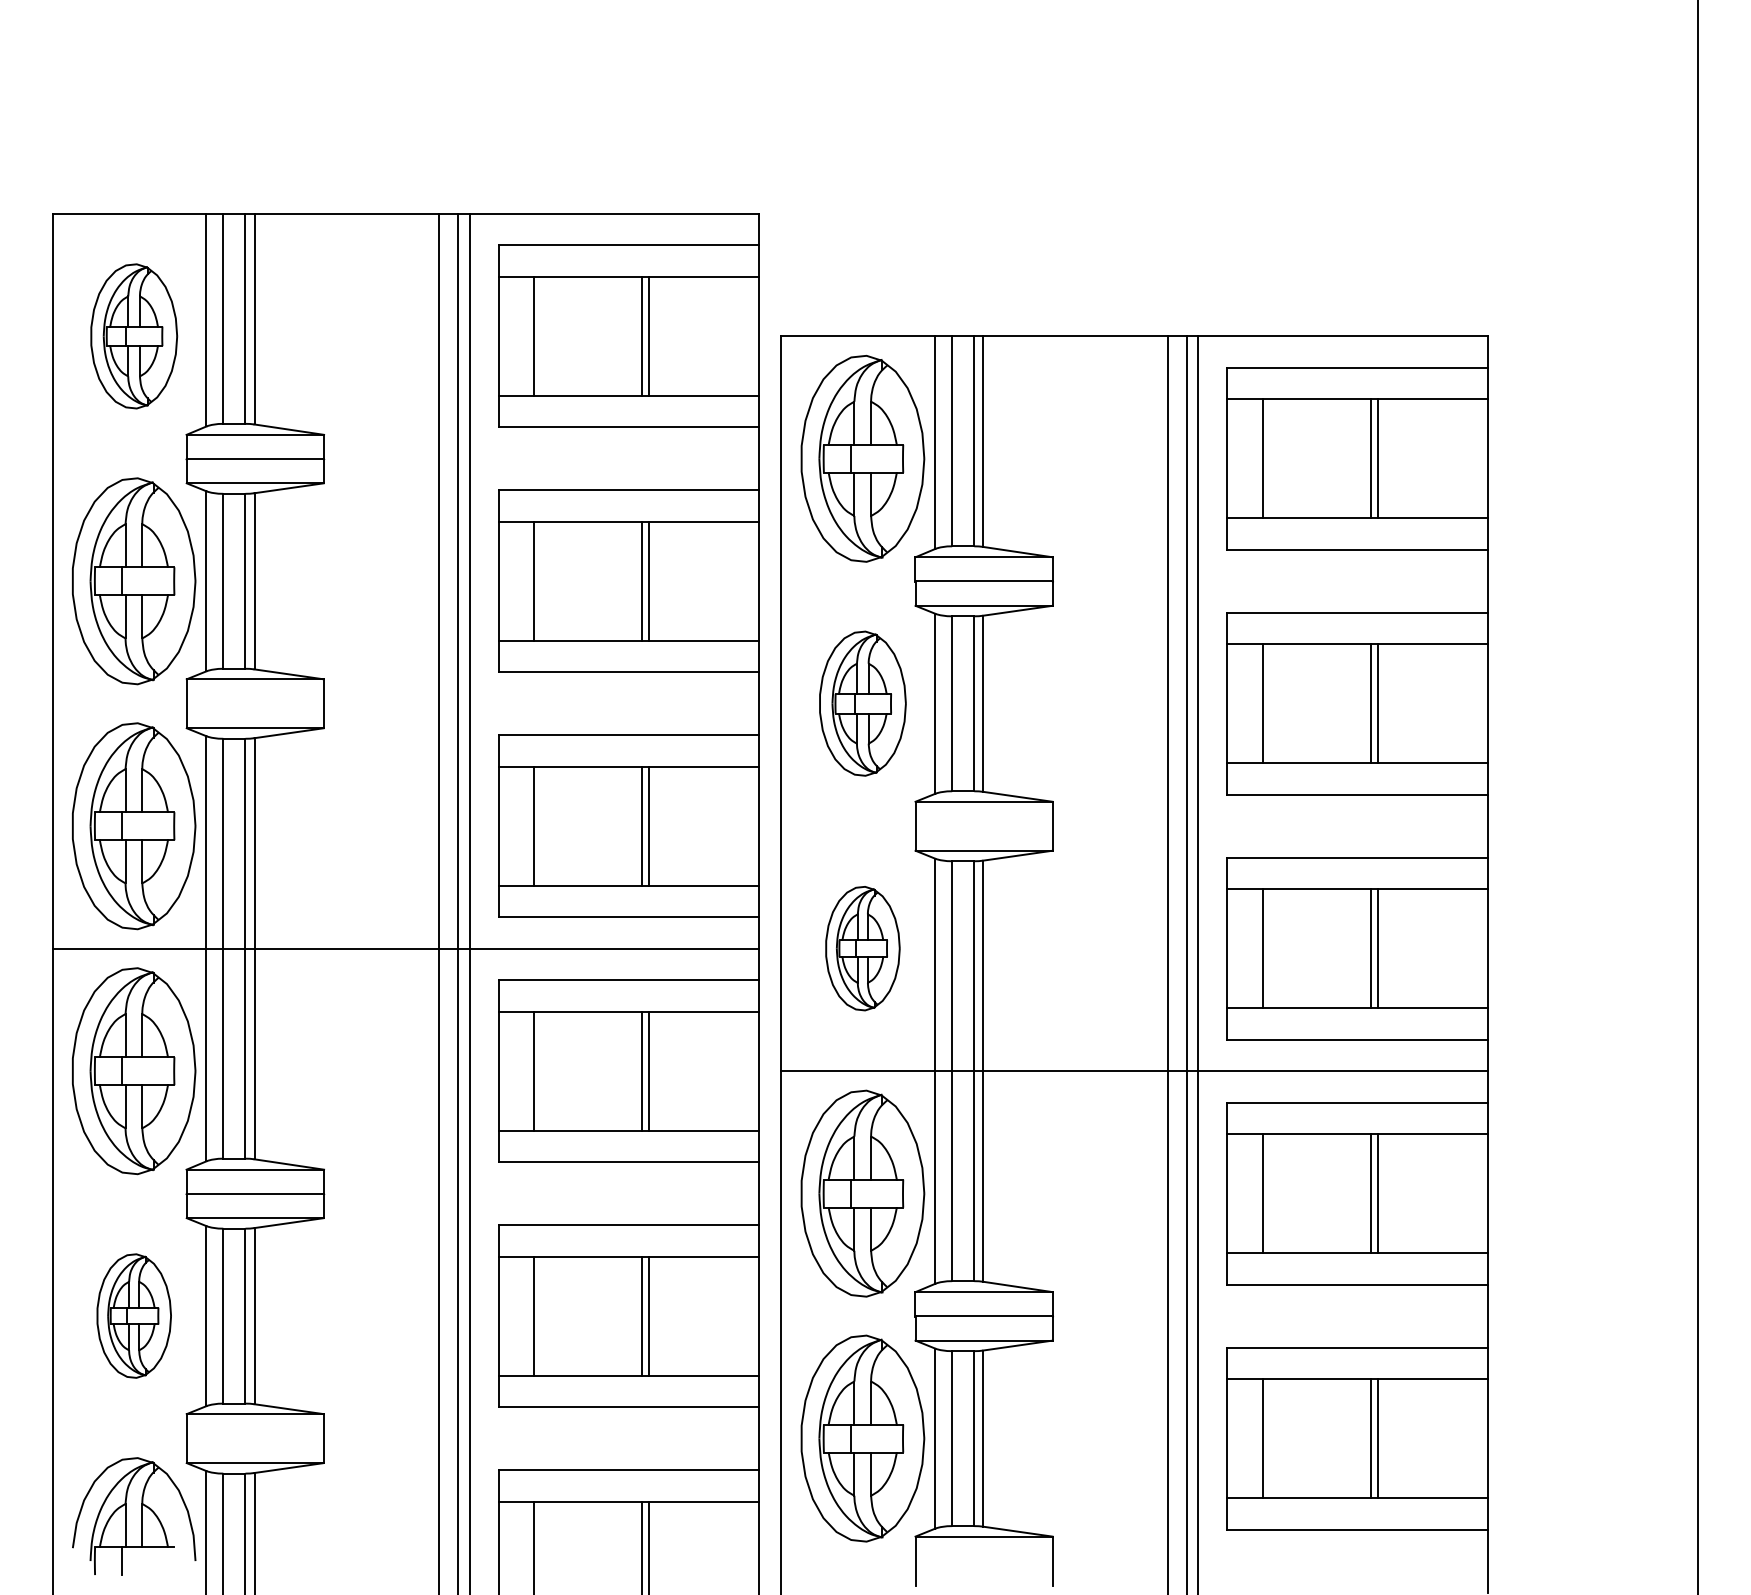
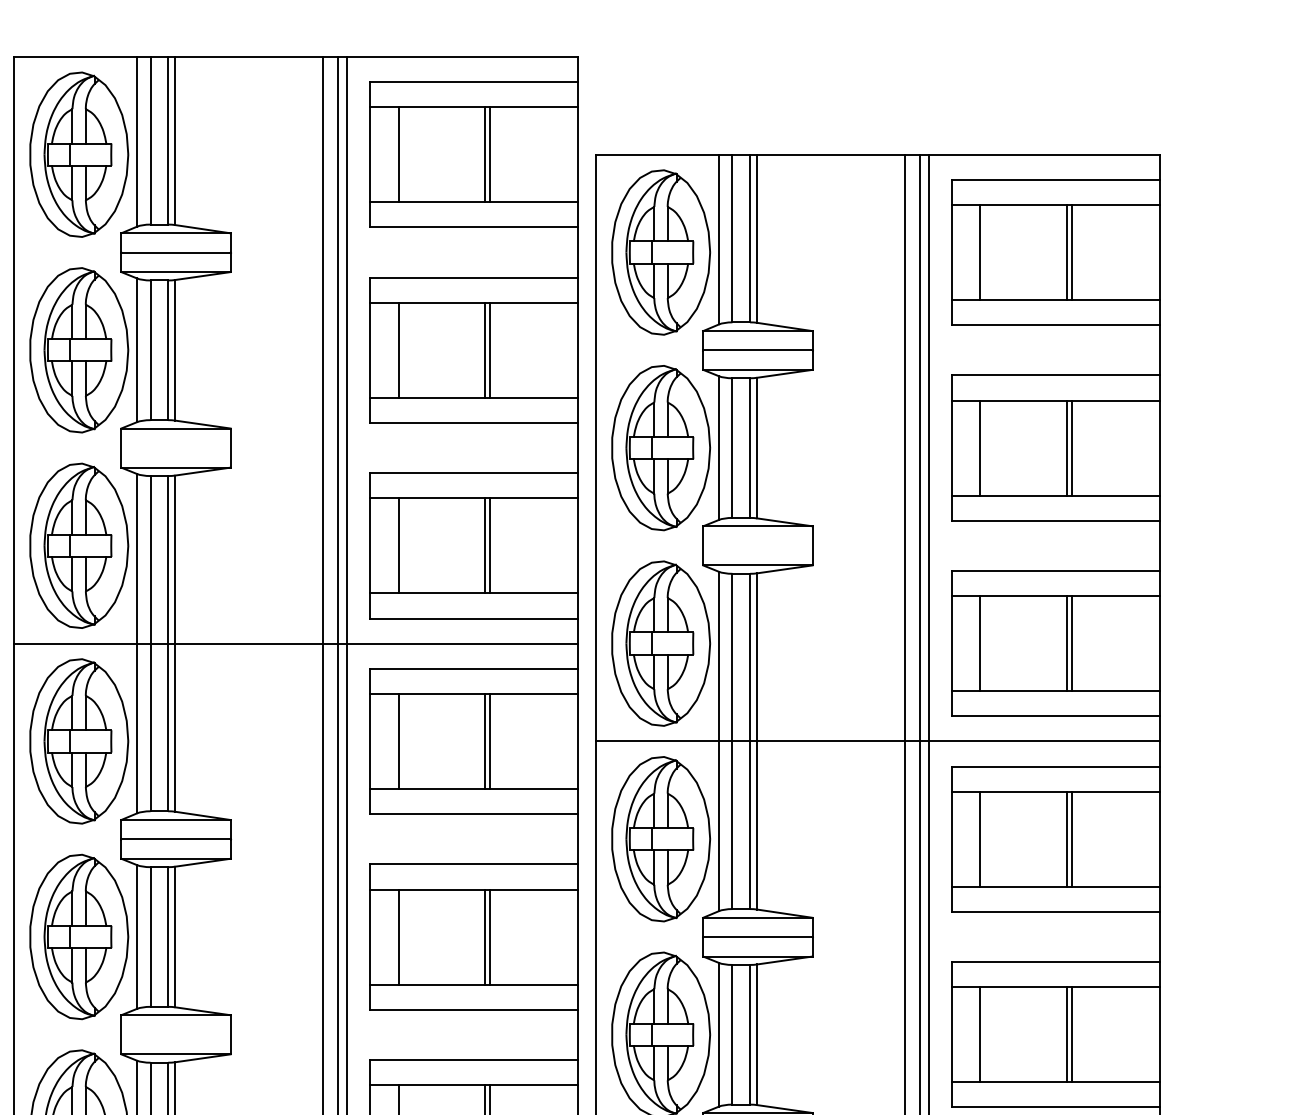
part: (134, 336) -> (79, 154), size x1.43
part: (862, 703) -> (660, 447), size x1.43
part: (862, 948) -> (660, 643), size x1.67
part: (134, 1315) -> (79, 936), size x1.67

